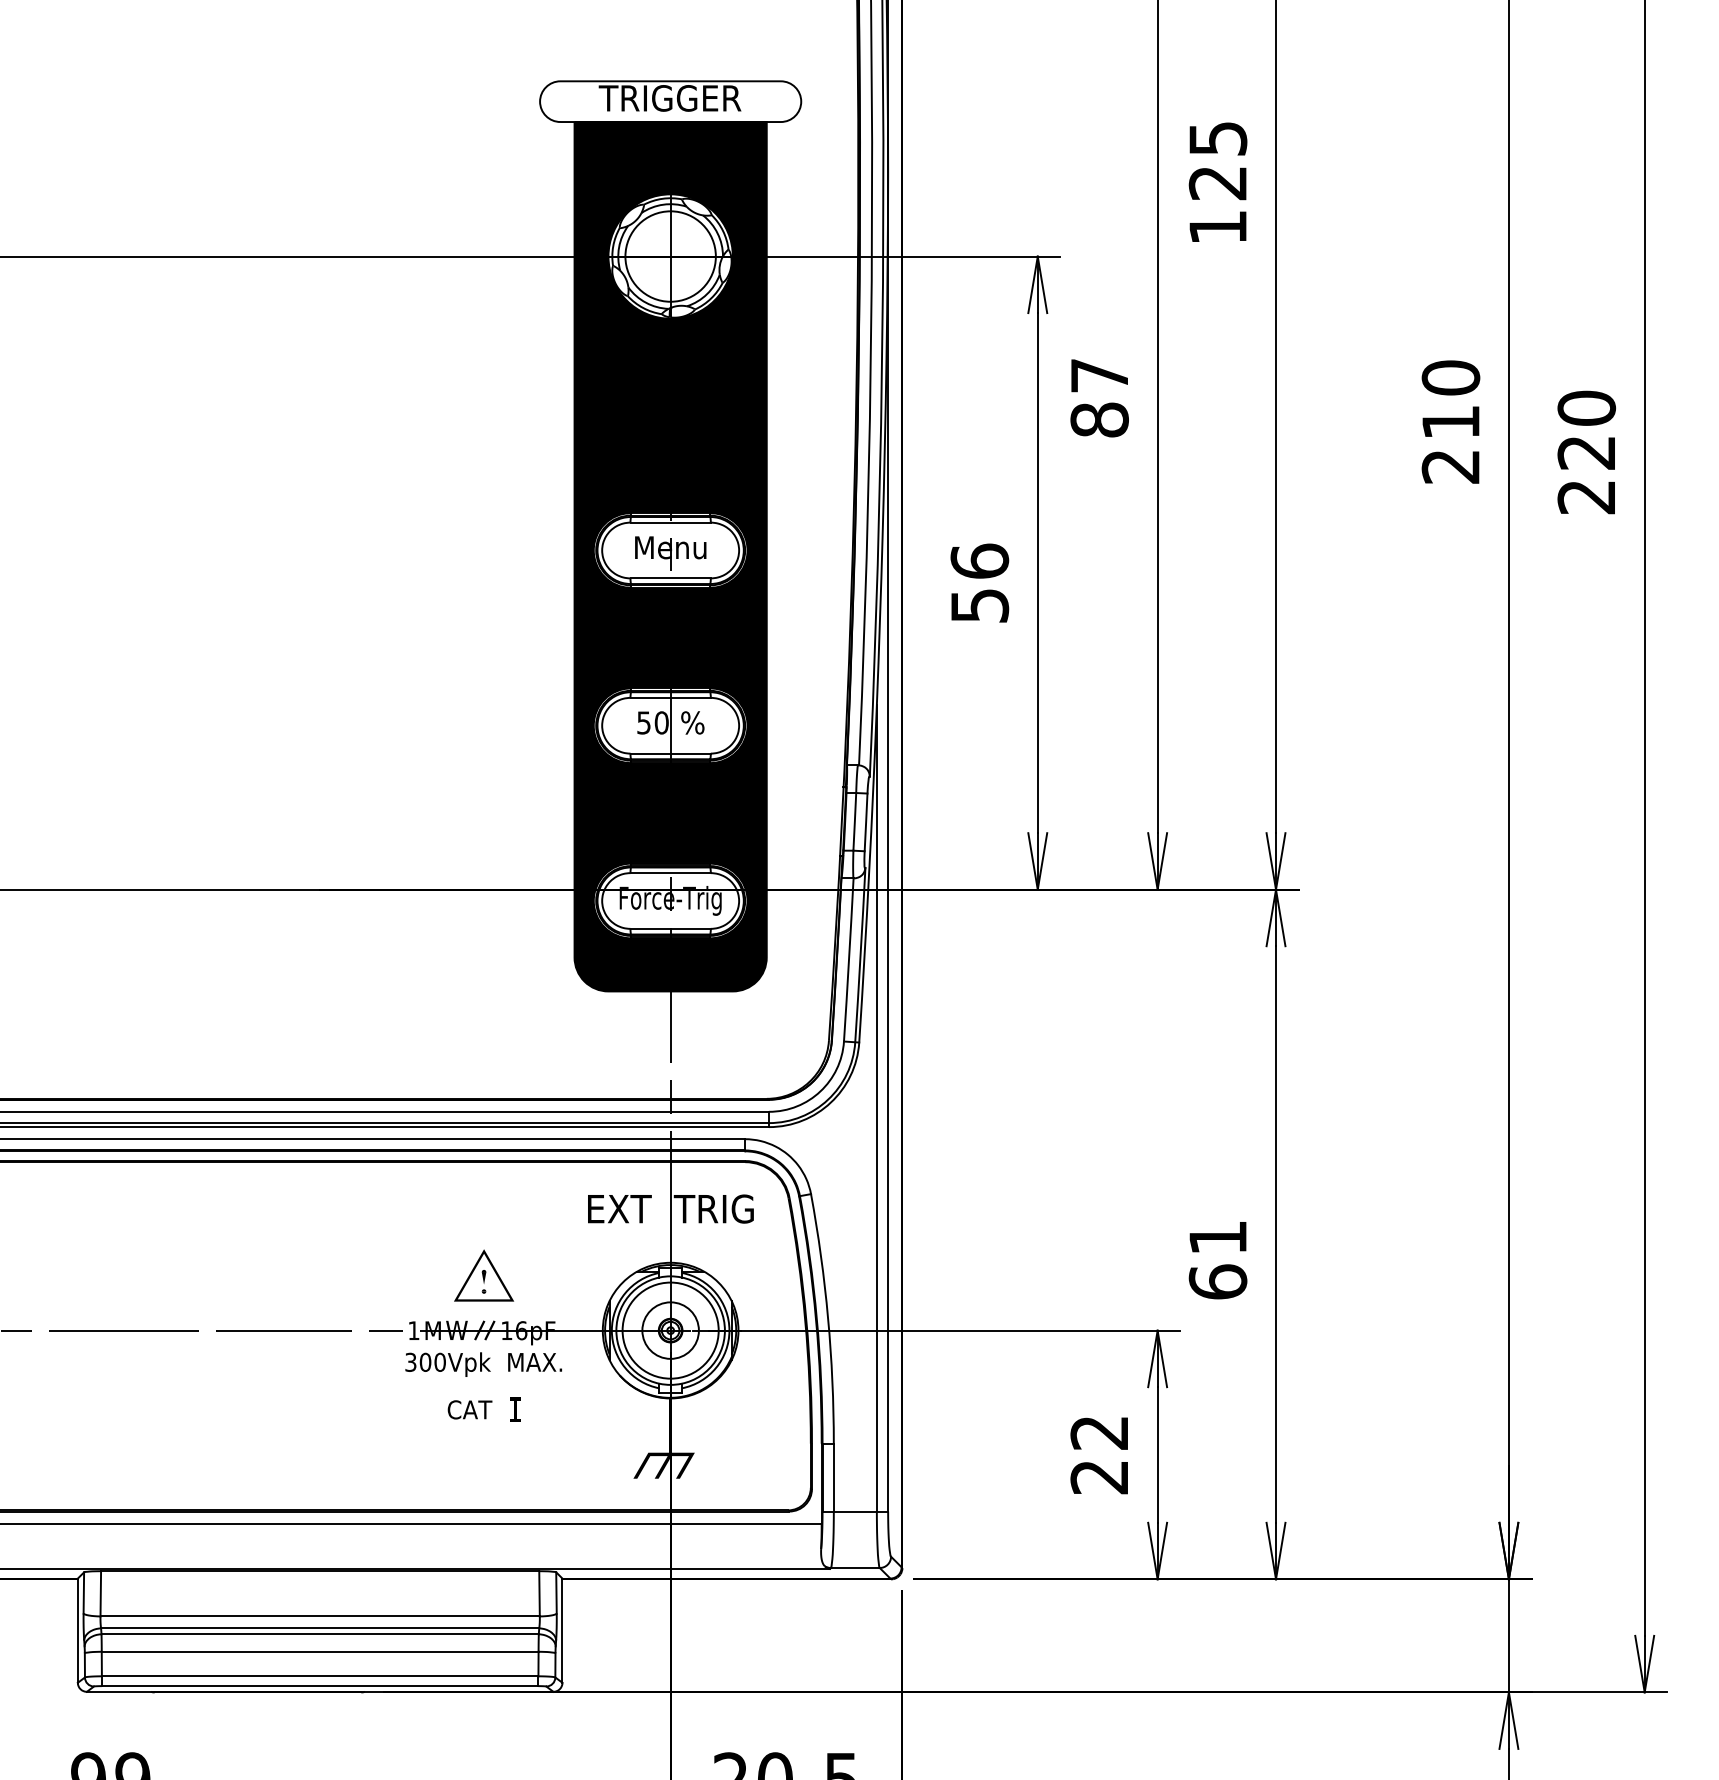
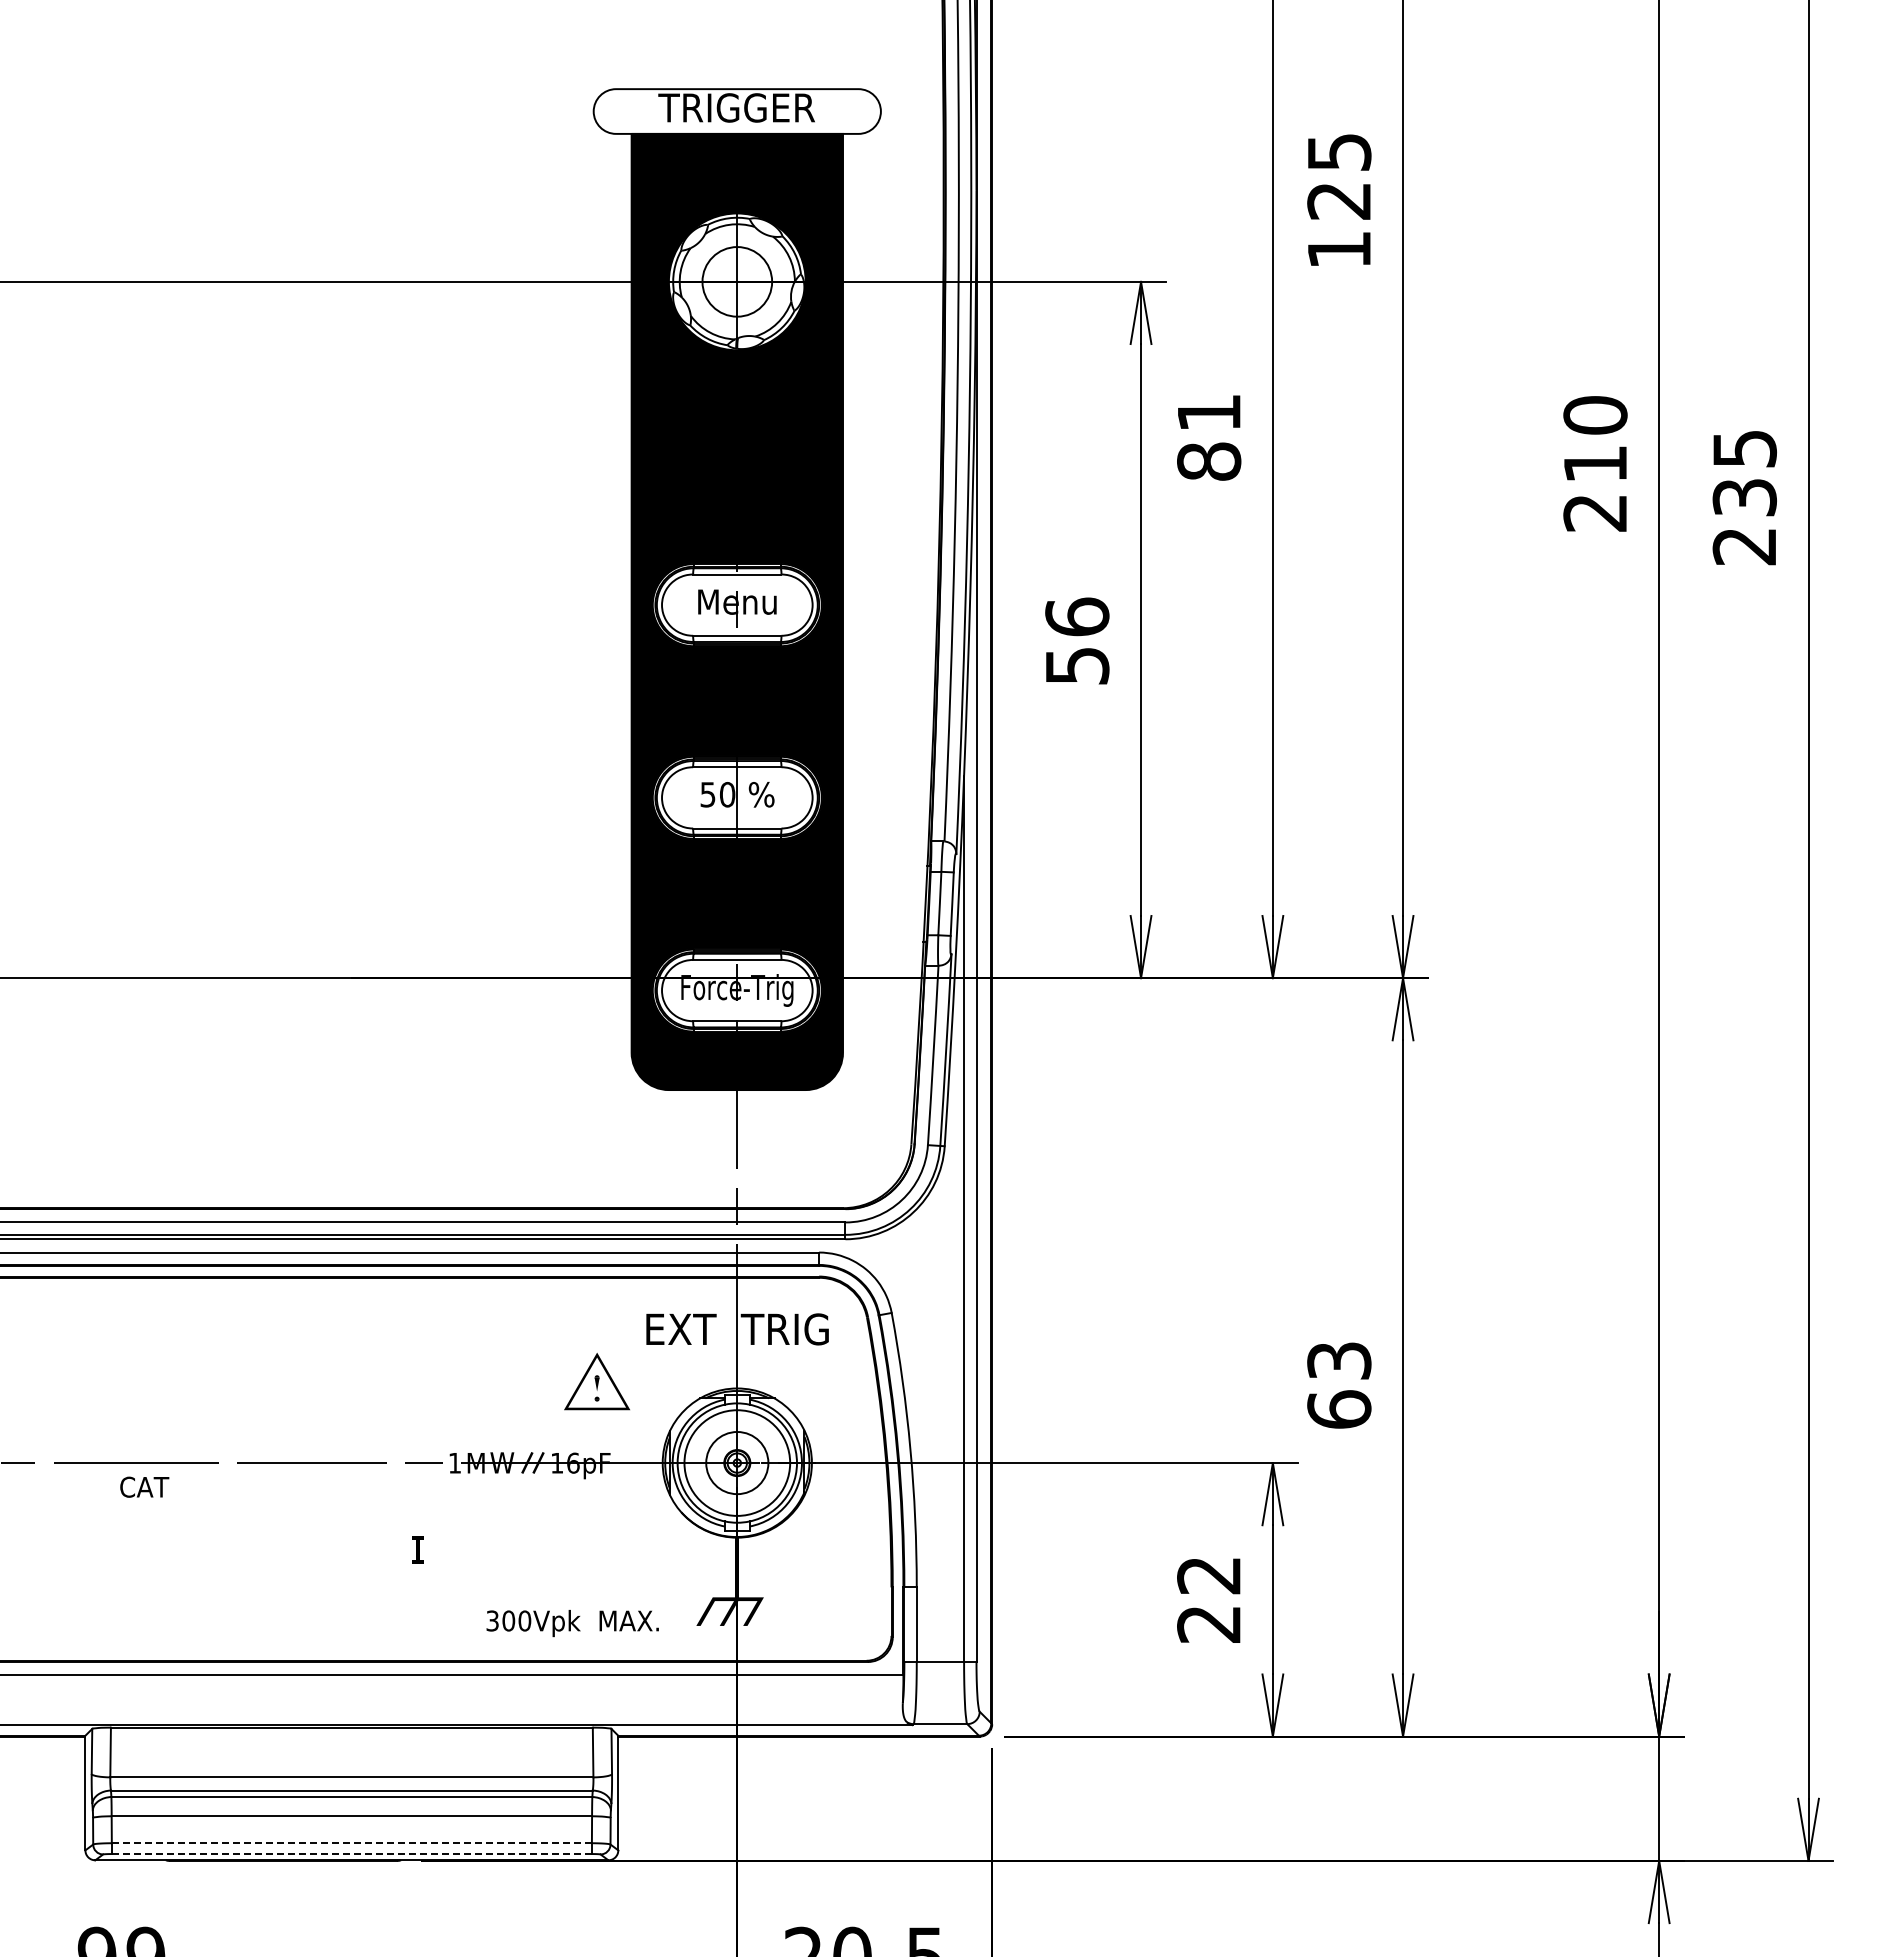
circle: (670, 256) -> (737, 281), size x0.7
text: (1100, 375) -> (1209, 412), 87 -> 81
text: (1586, 429) -> (1744, 472), 220 -> 235
text: (1218, 1237) -> (1339, 1360), 61 -> 63
part: (483, 1275) -> (596, 1381), moved
text: (483, 1364) -> (572, 1623), moved
text: (469, 1409) -> (144, 1486), moved
part: (515, 1409) -> (417, 1549), moved
line: (320, 1676) -> (352, 1843), solid -> dashed
line: (320, 1686) -> (352, 1854), solid -> dashed

